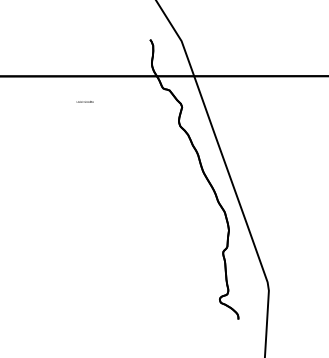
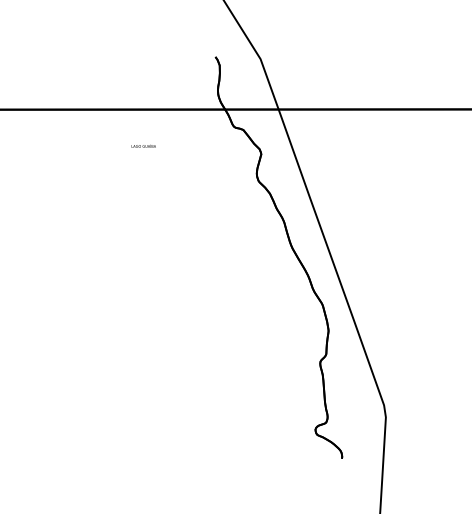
text: (84, 101) -> (142, 145), moved

